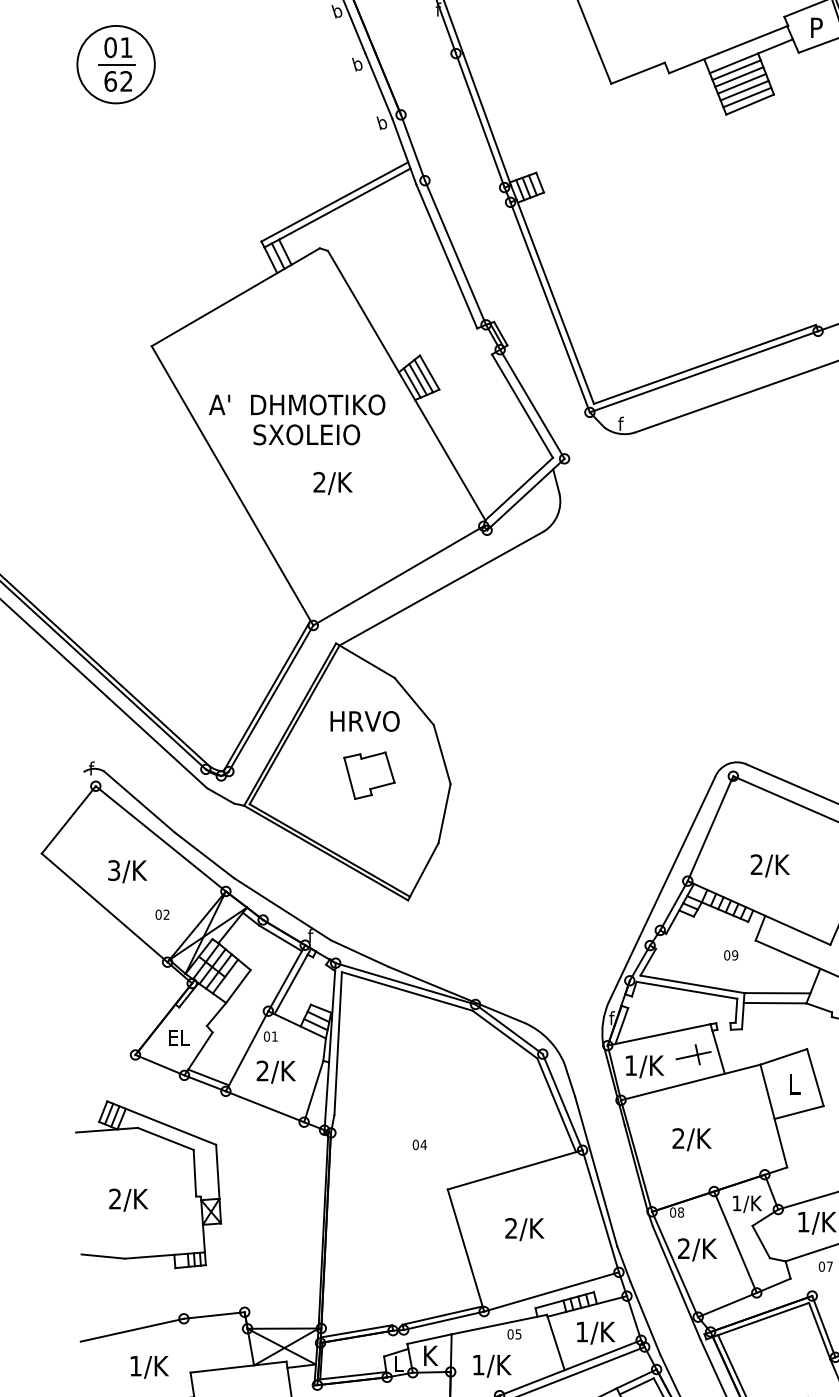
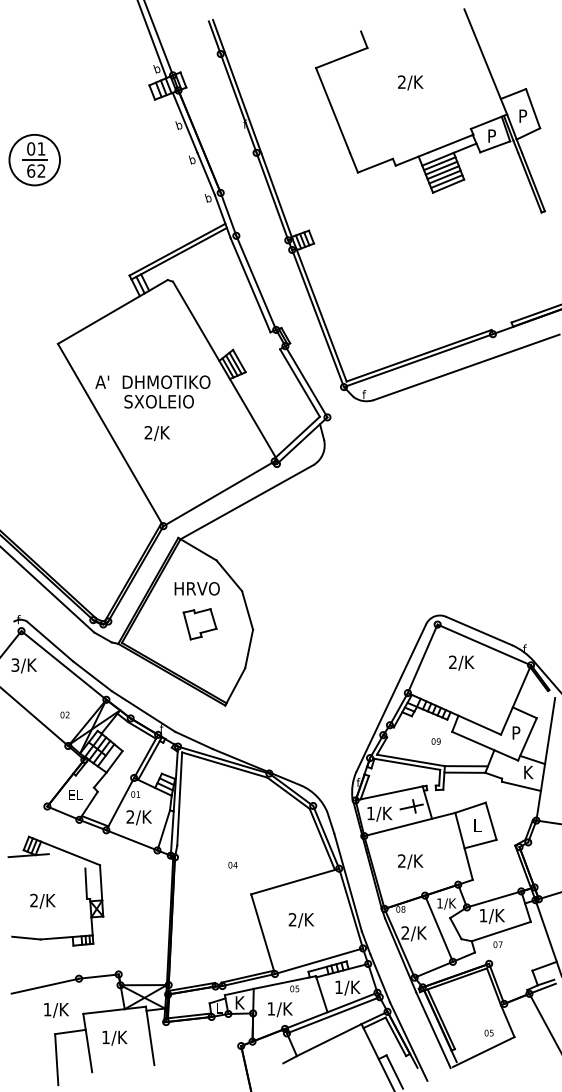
text: (331, 483) -> (156, 433), moved
text: (769, 864) -> (461, 662), moved
text: (126, 871) -> (23, 665), moved
line: (164, 1139) -> (66, 861), removed

